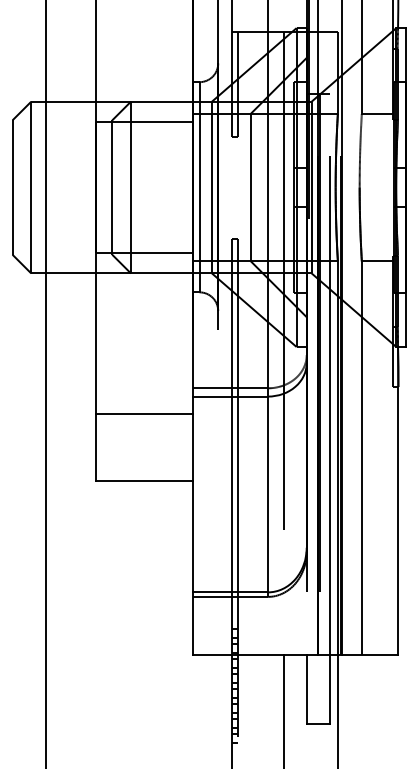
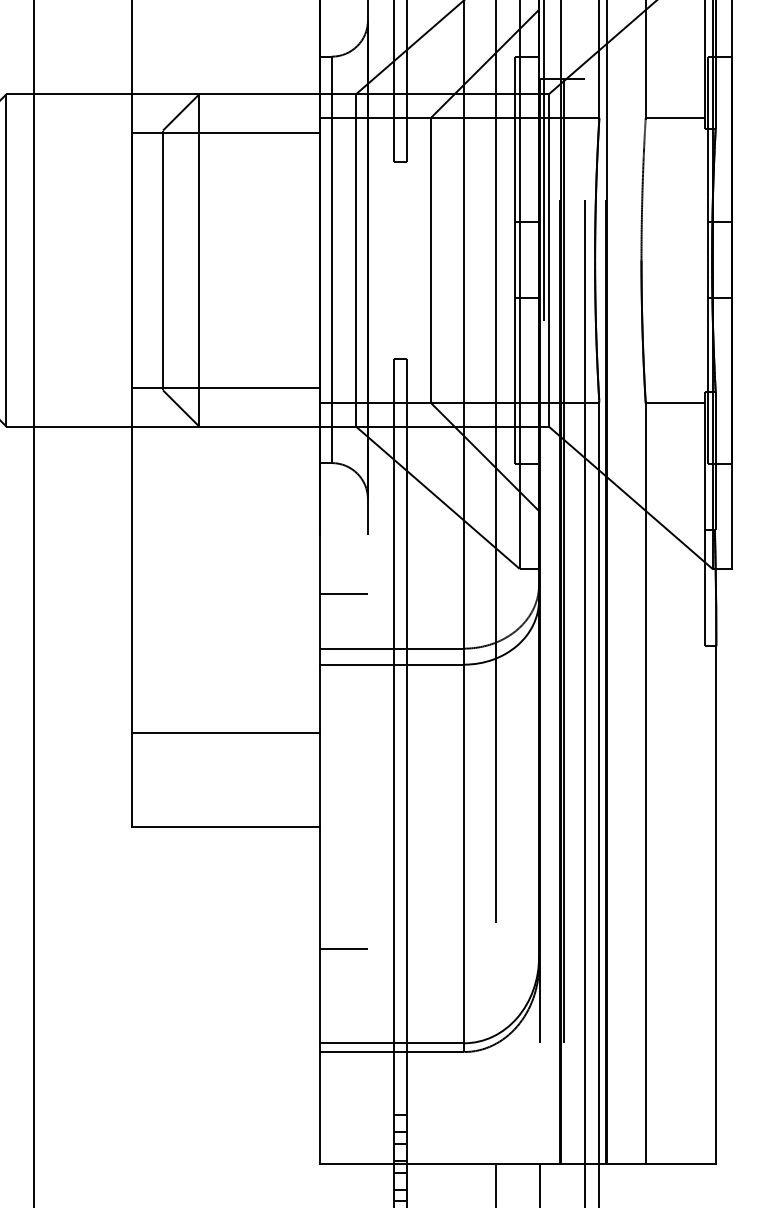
line: (205, 359) -> (343, 592), added
line: (144, 414) -> (225, 734), moved
line: (205, 543) -> (343, 948), added

